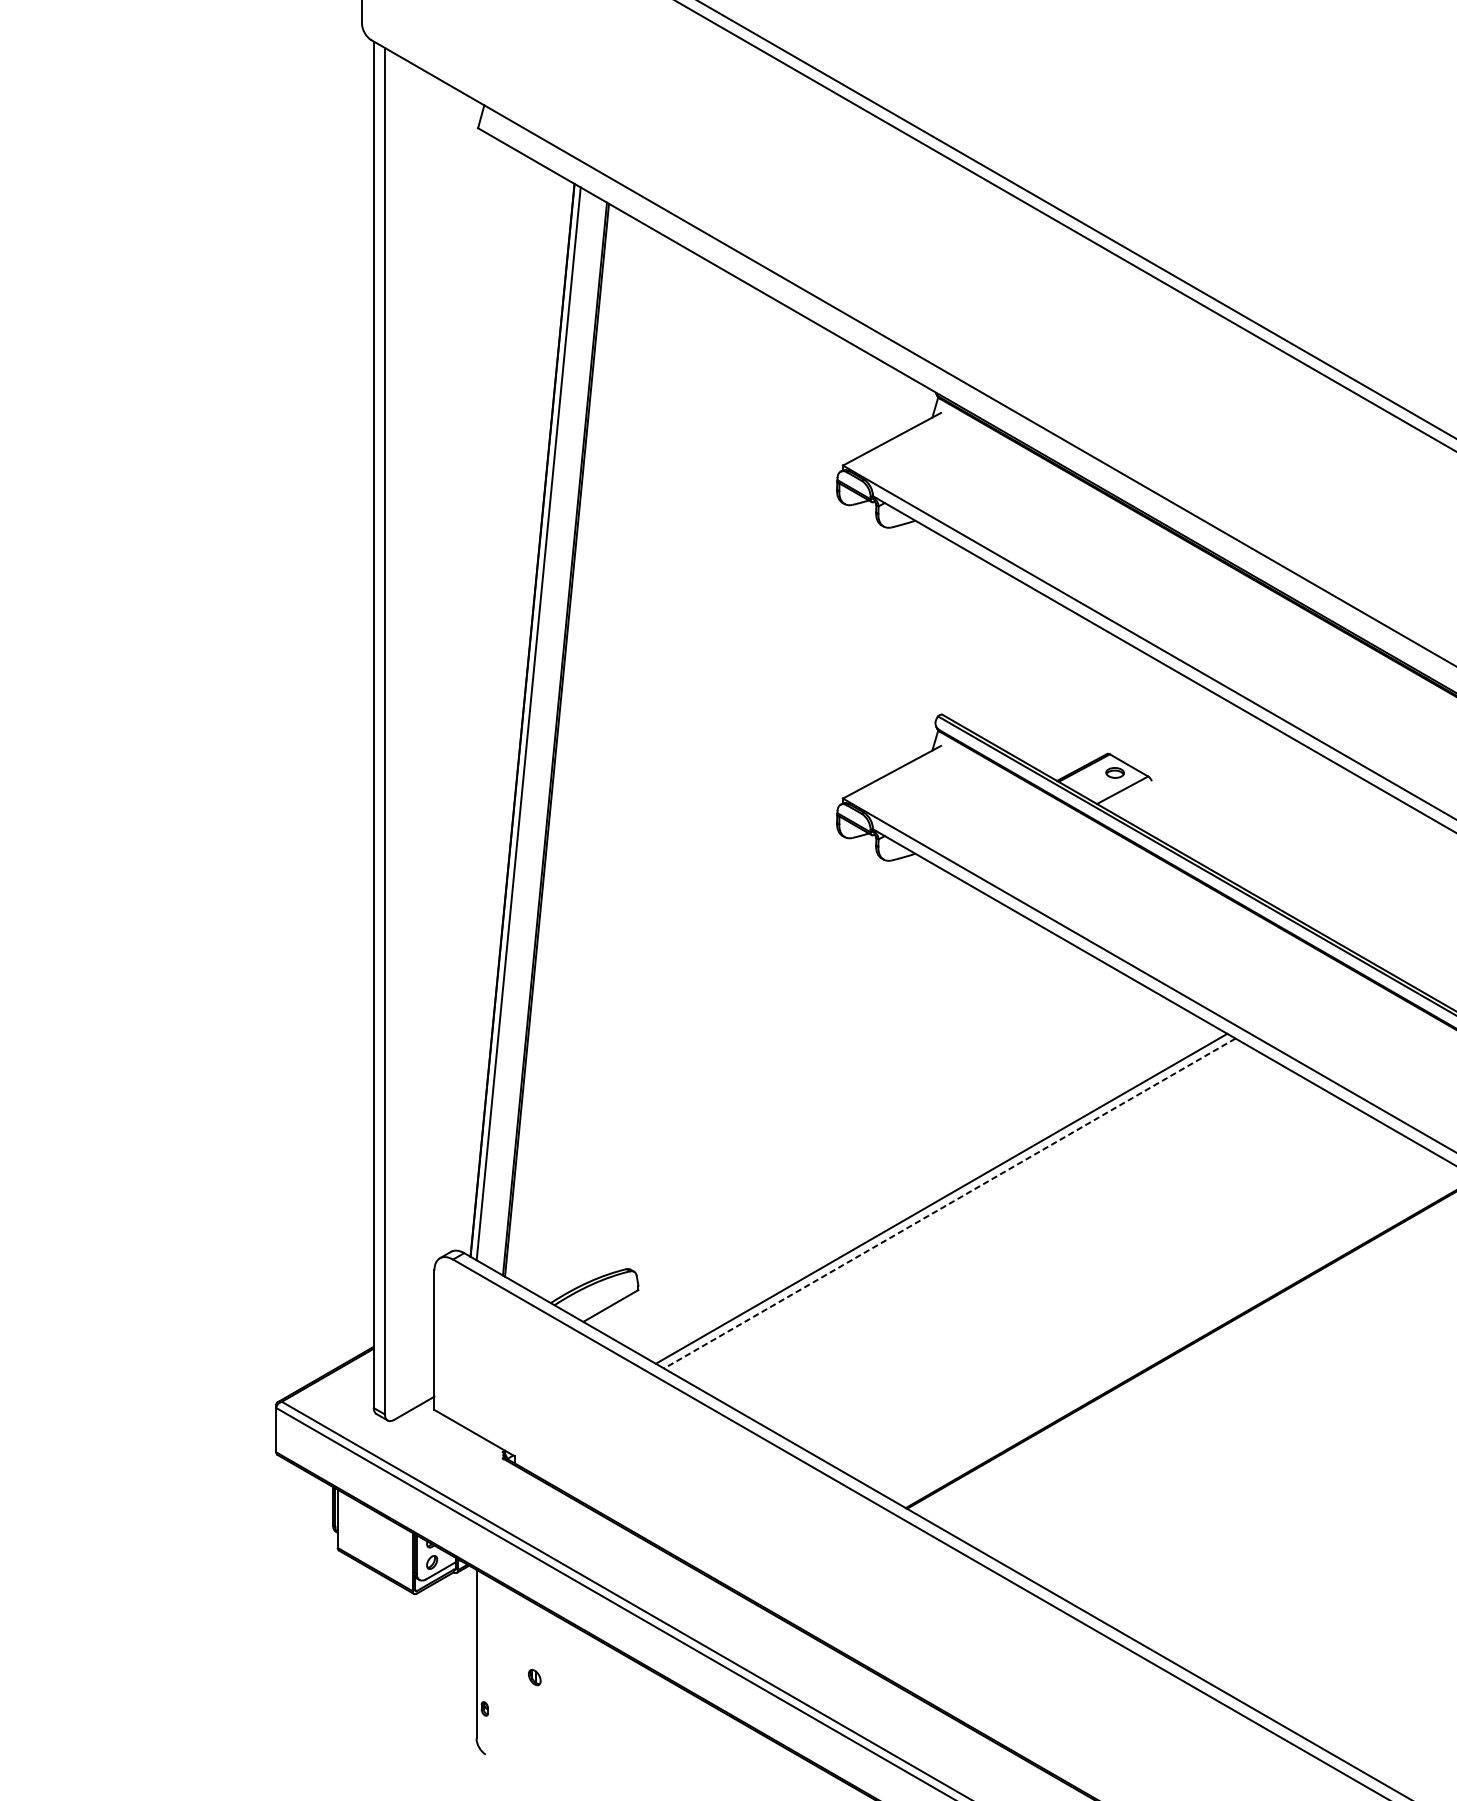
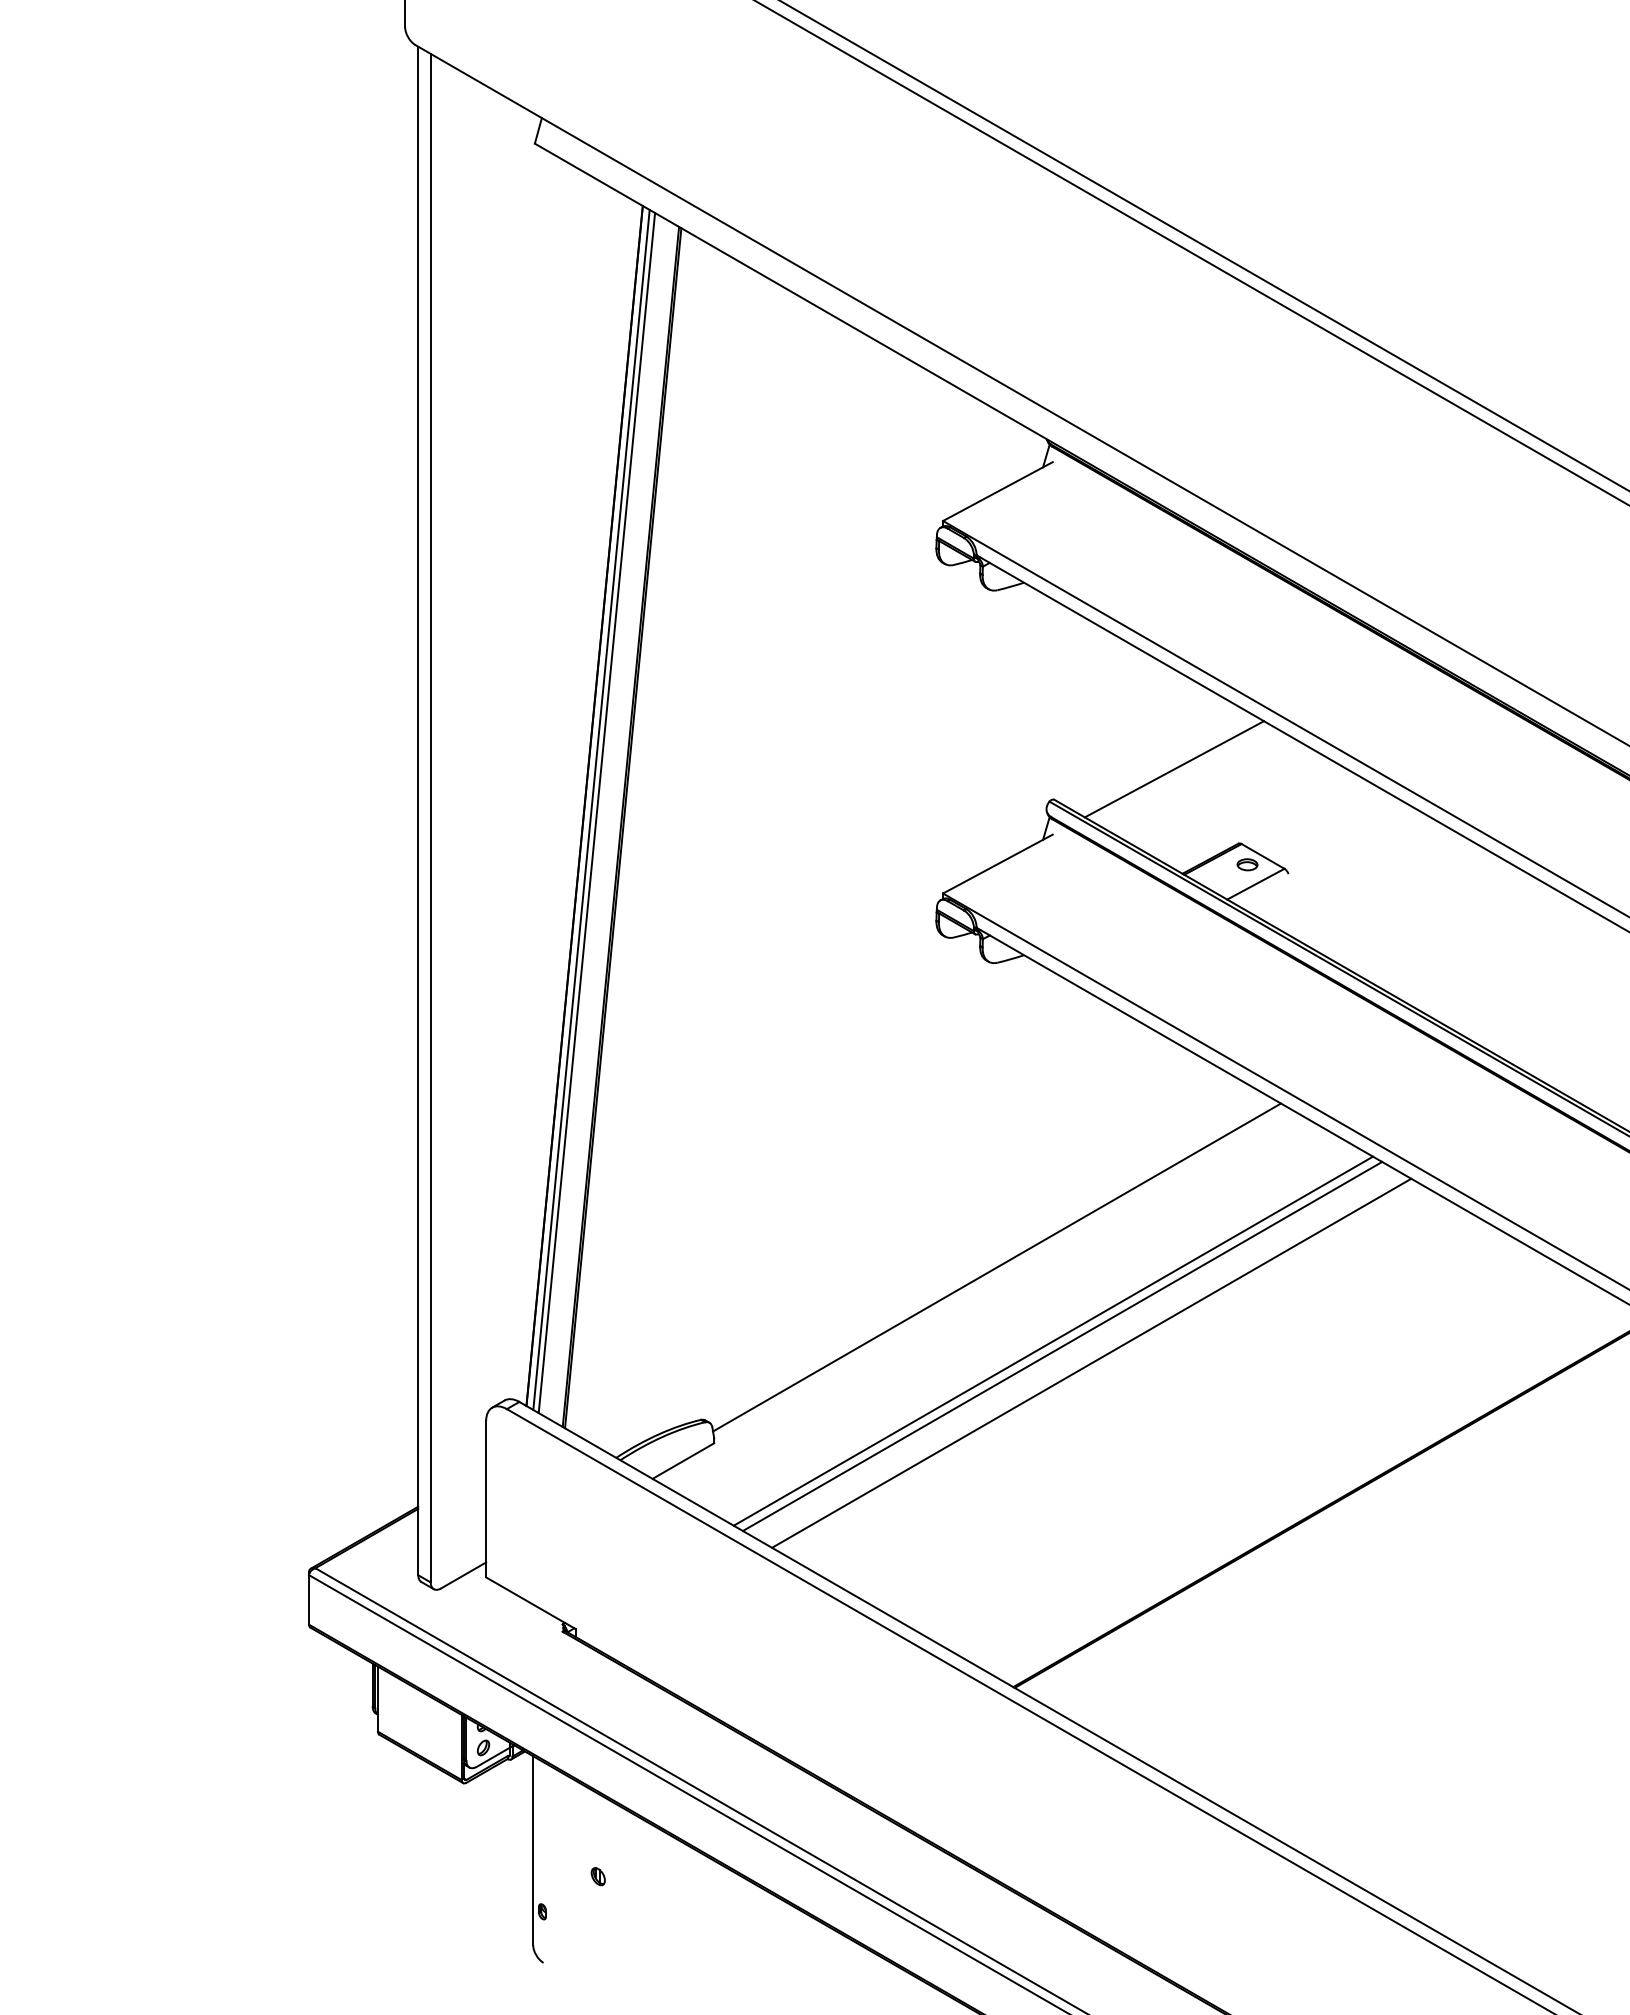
line: (1049, 687) -> (1174, 769), added
line: (533, 727) -> (596, 813), added
line: (891, 1132) -> (997, 1267), added
line: (949, 1203) -> (1062, 1346), dashed -> solid
line: (975, 1217) -> (1091, 1362), added

